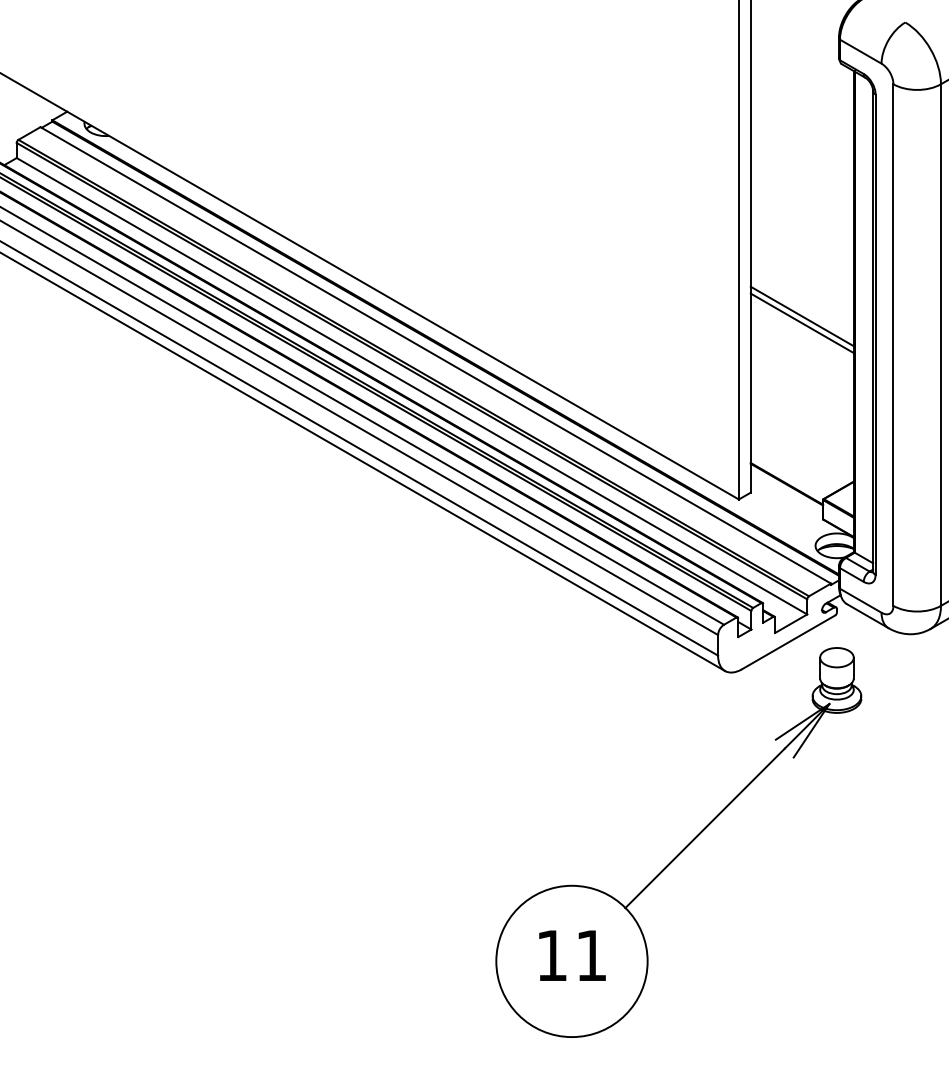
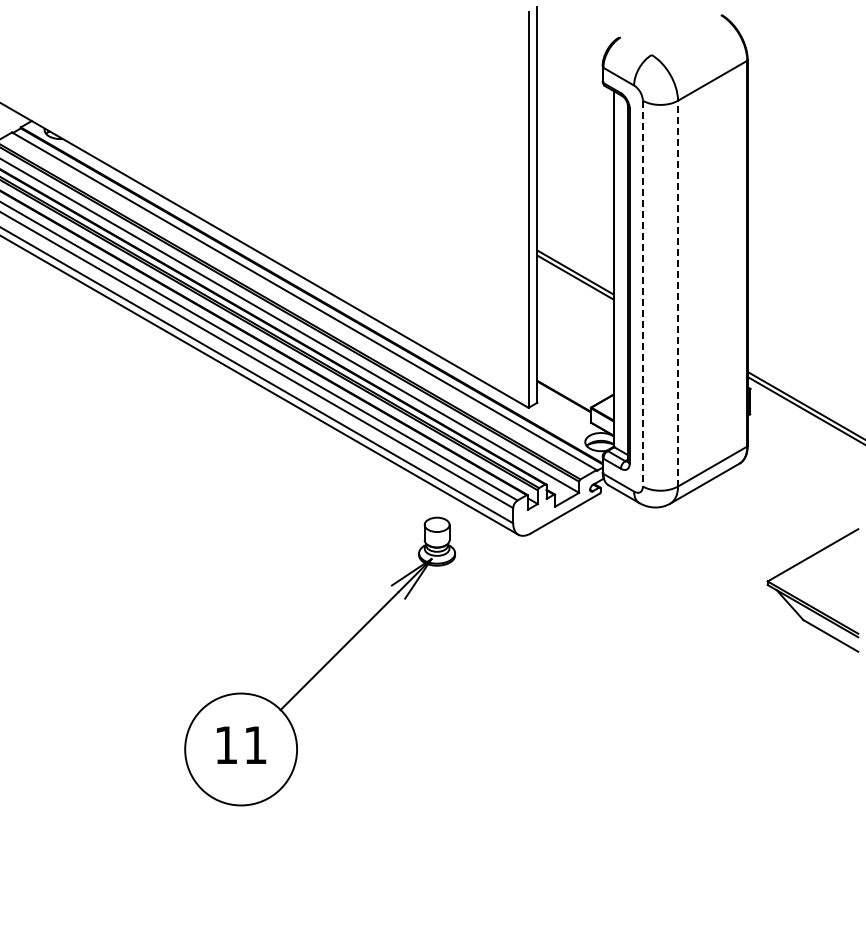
line: (892, 344) -> (642, 293), solid -> dashed
line: (941, 344) -> (678, 293), solid -> dashed
part: (677, 842) -> (319, 661), moved

